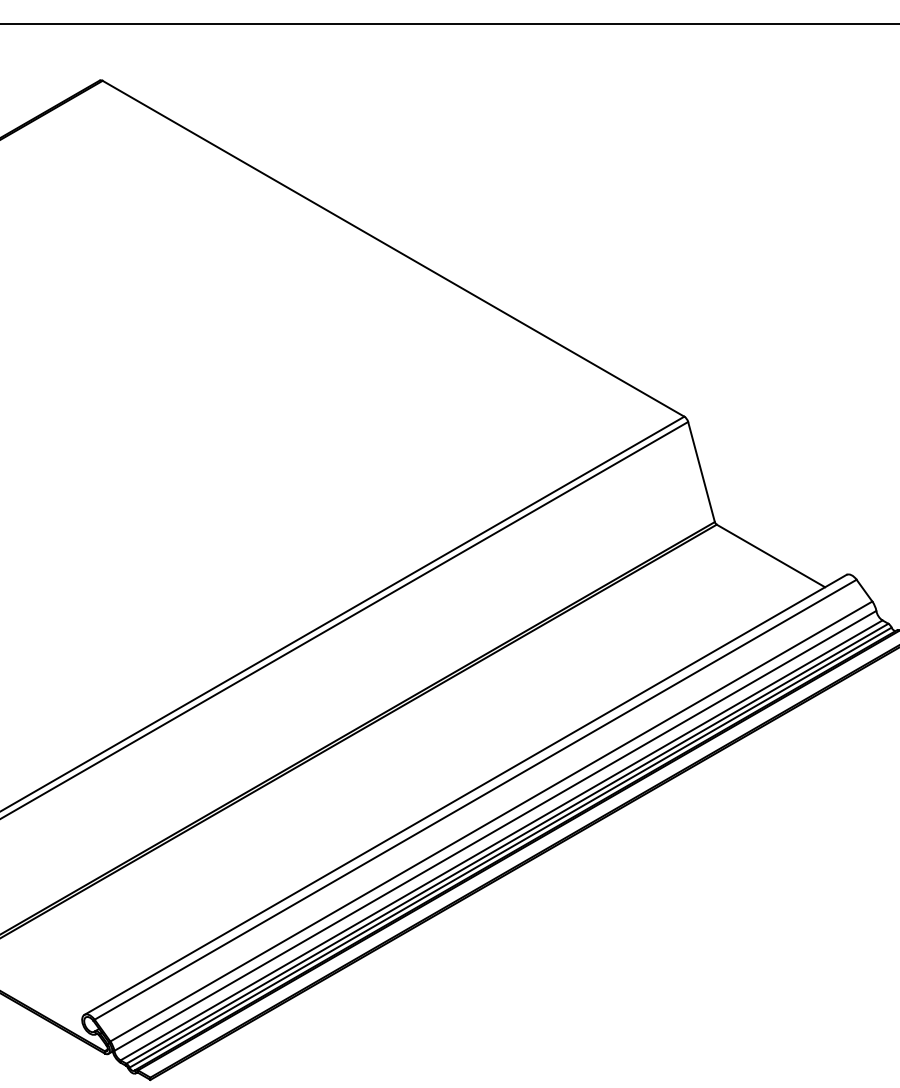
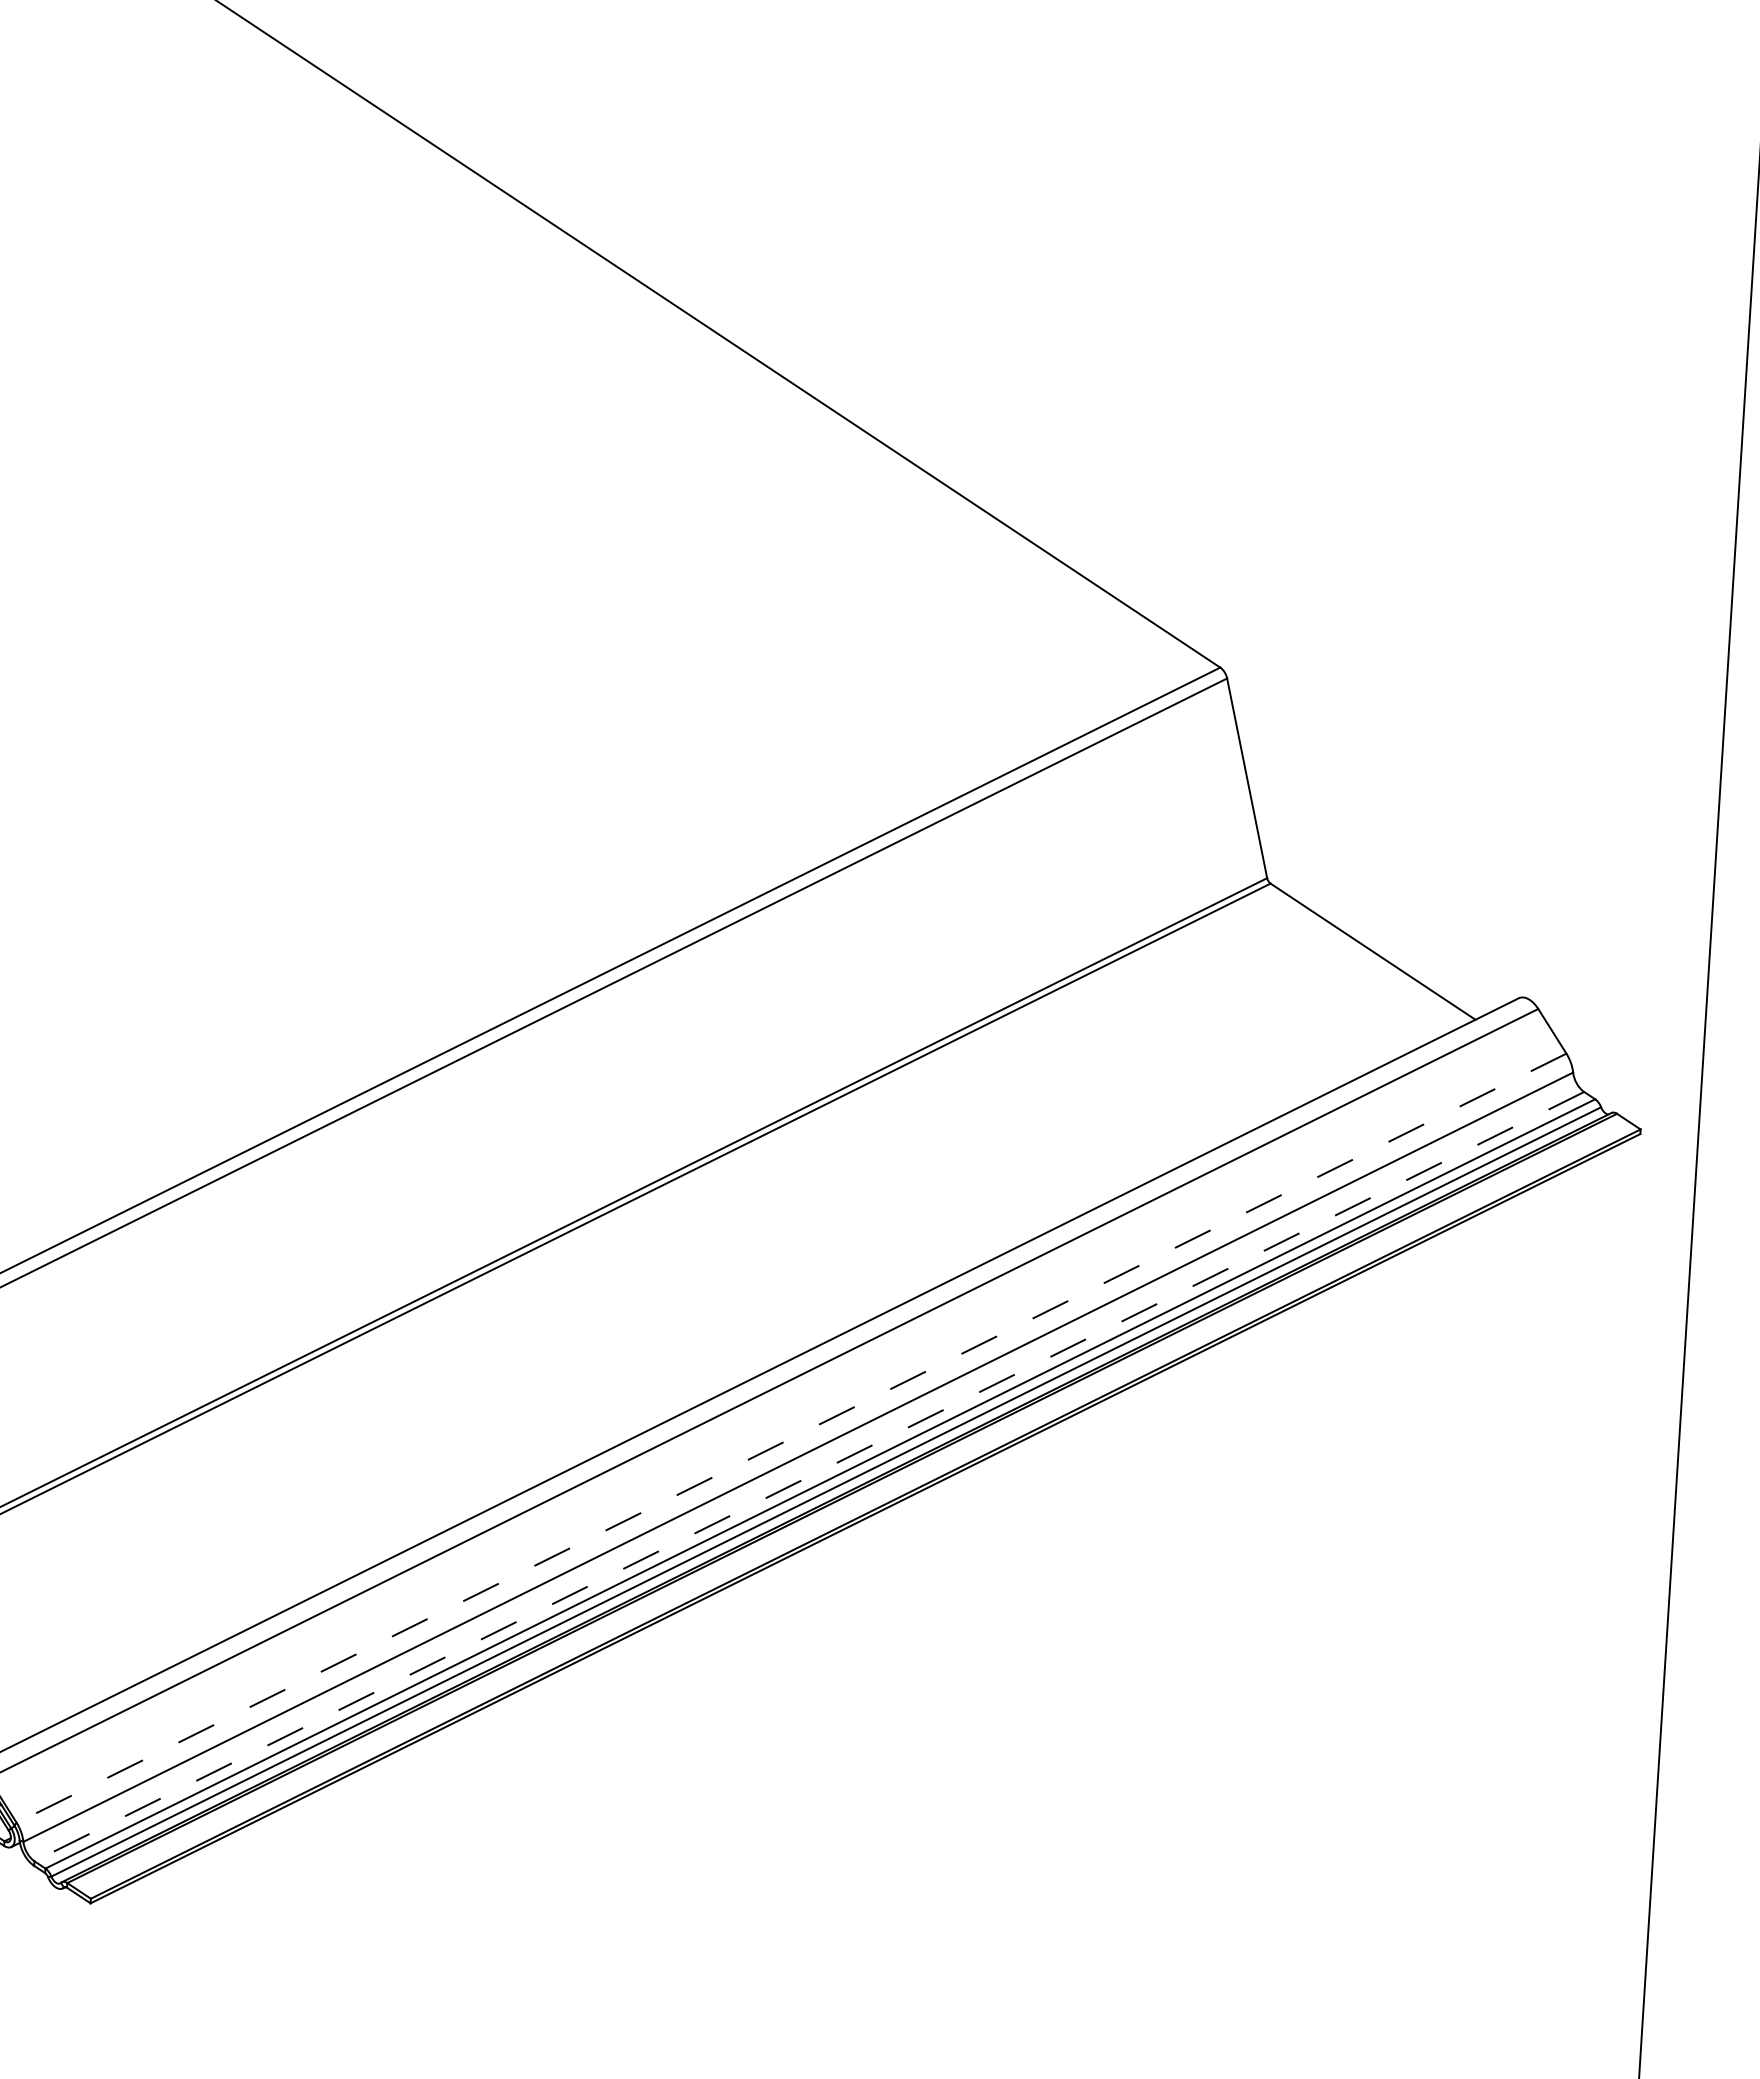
line: (491, 821) -> (791, 1438), solid -> dashed
line: (501, 840) -> (809, 1476), solid -> dashed

